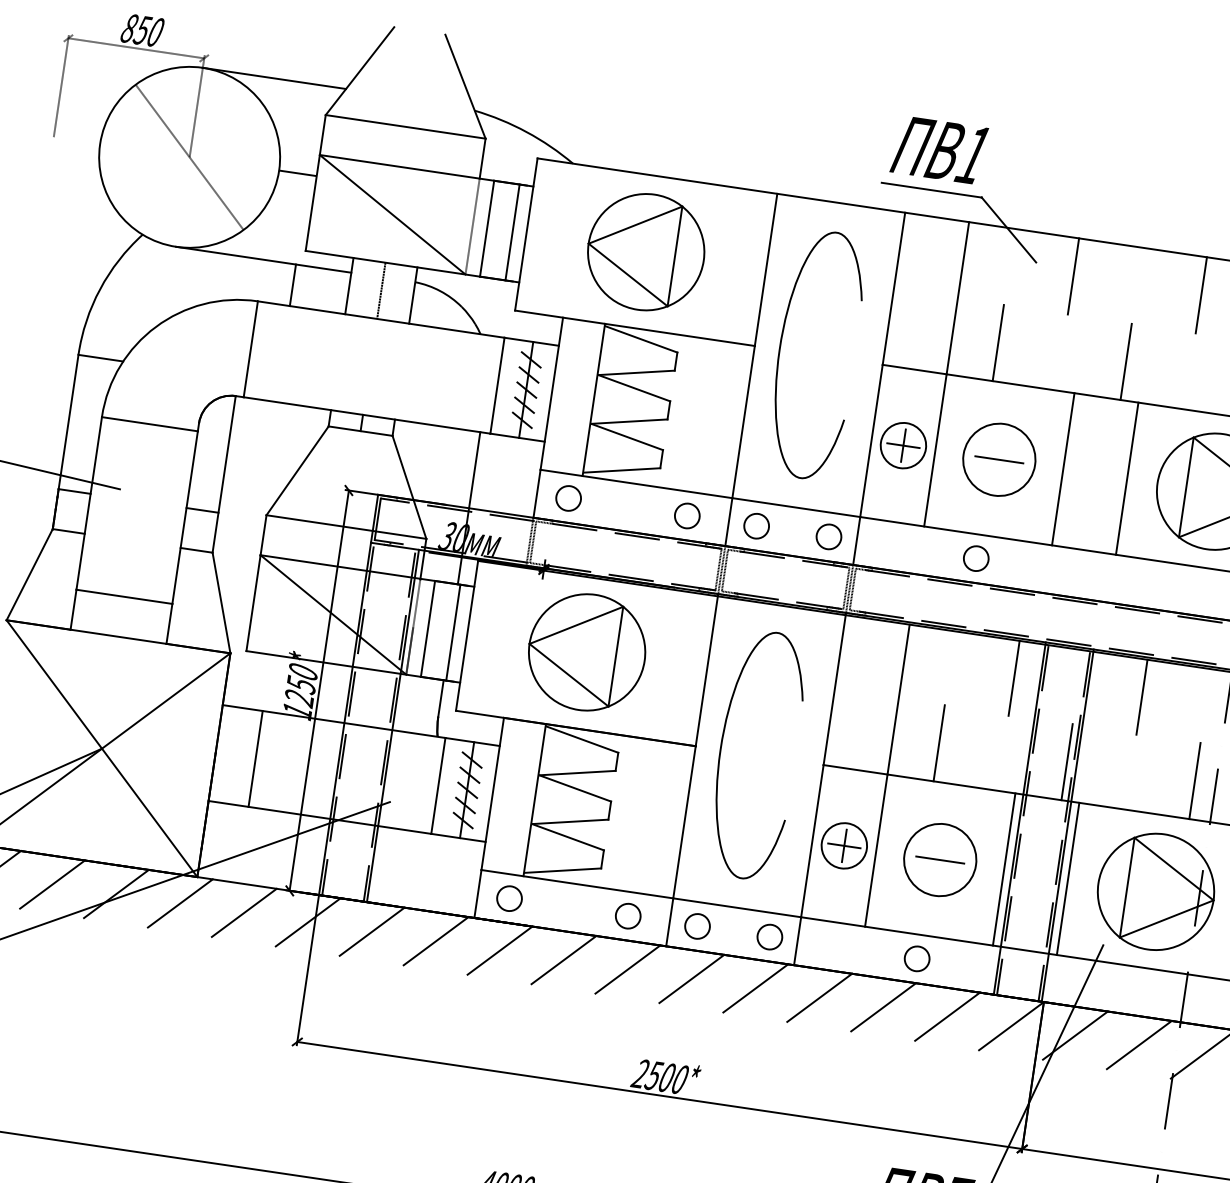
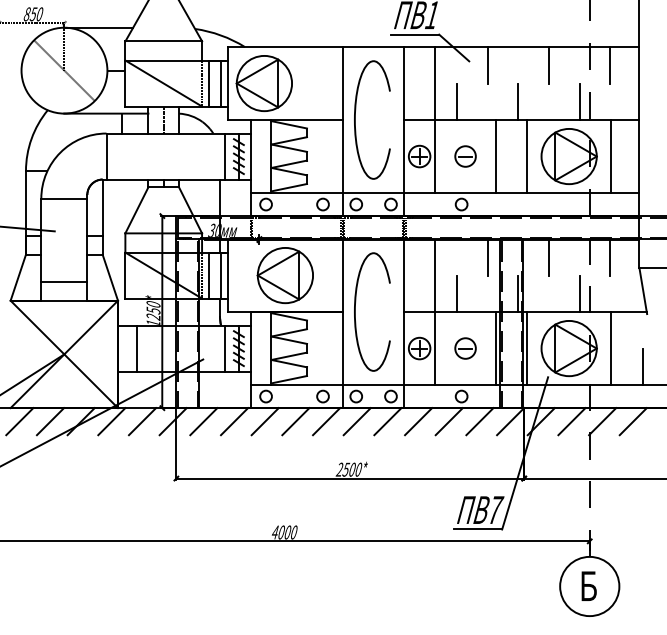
part: (644, 251) -> (263, 83), moved
part: (999, 459) -> (465, 156), size x0.6
part: (939, 859) -> (465, 348), size x0.6

